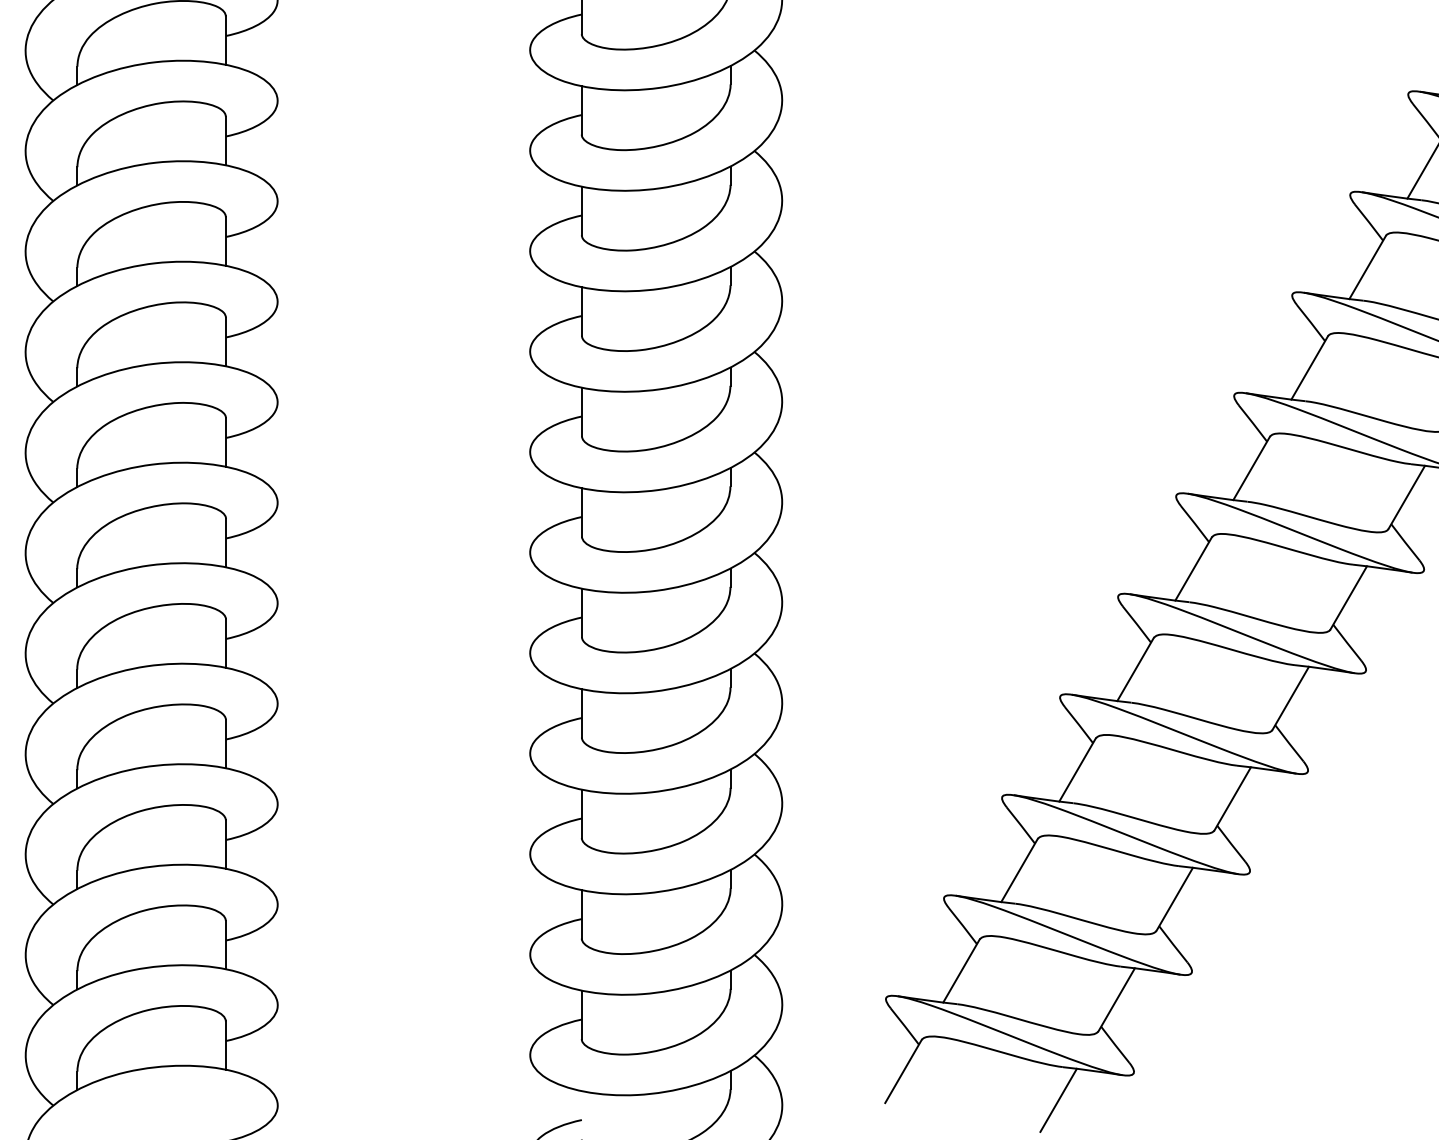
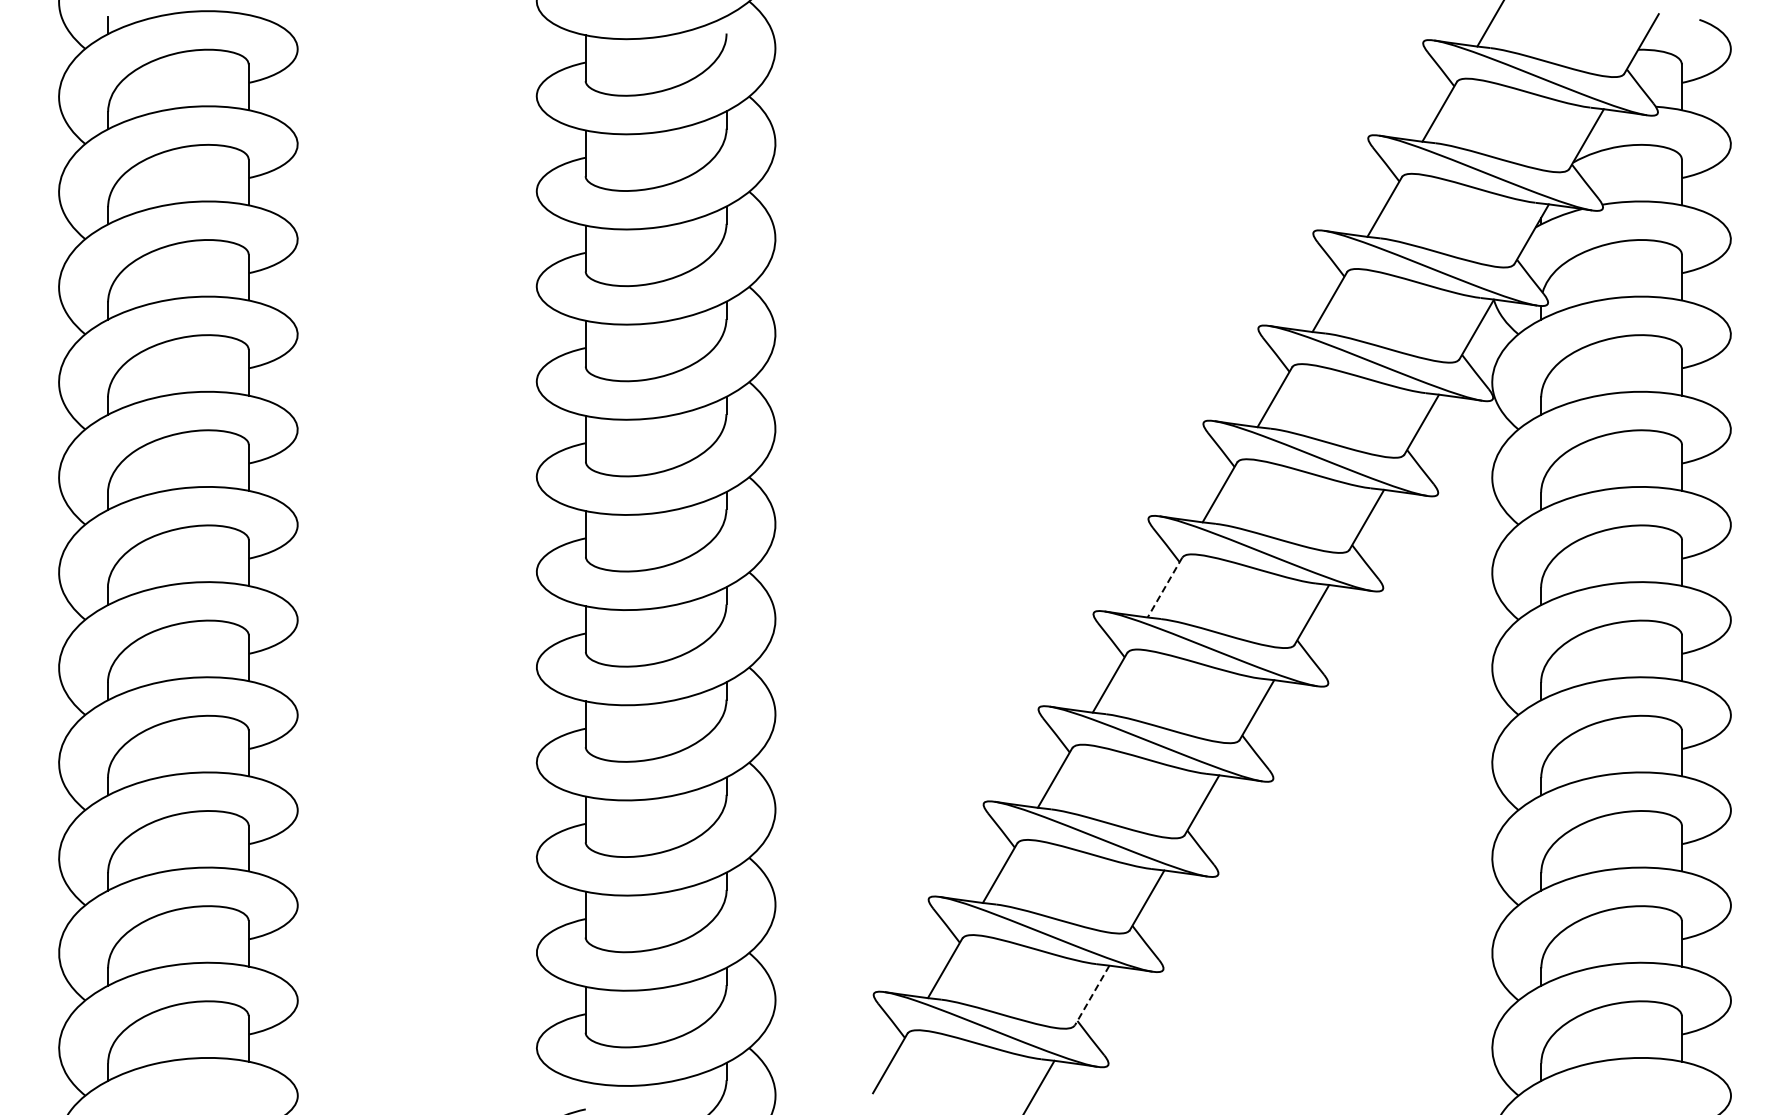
line: (1193, 568) -> (1164, 587), solid -> dashed
line: (1117, 999) -> (1092, 995), solid -> dashed

